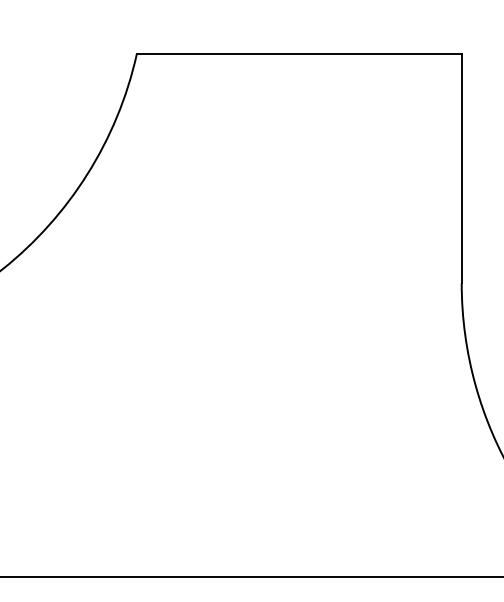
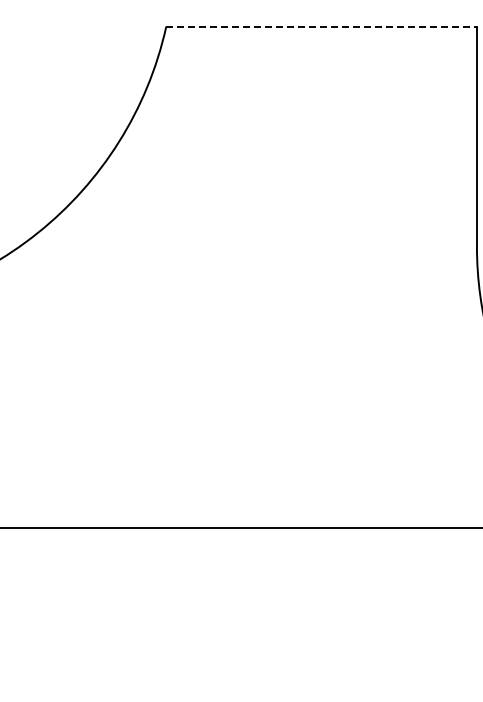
line: (300, 53) -> (322, 26), solid -> dashed

